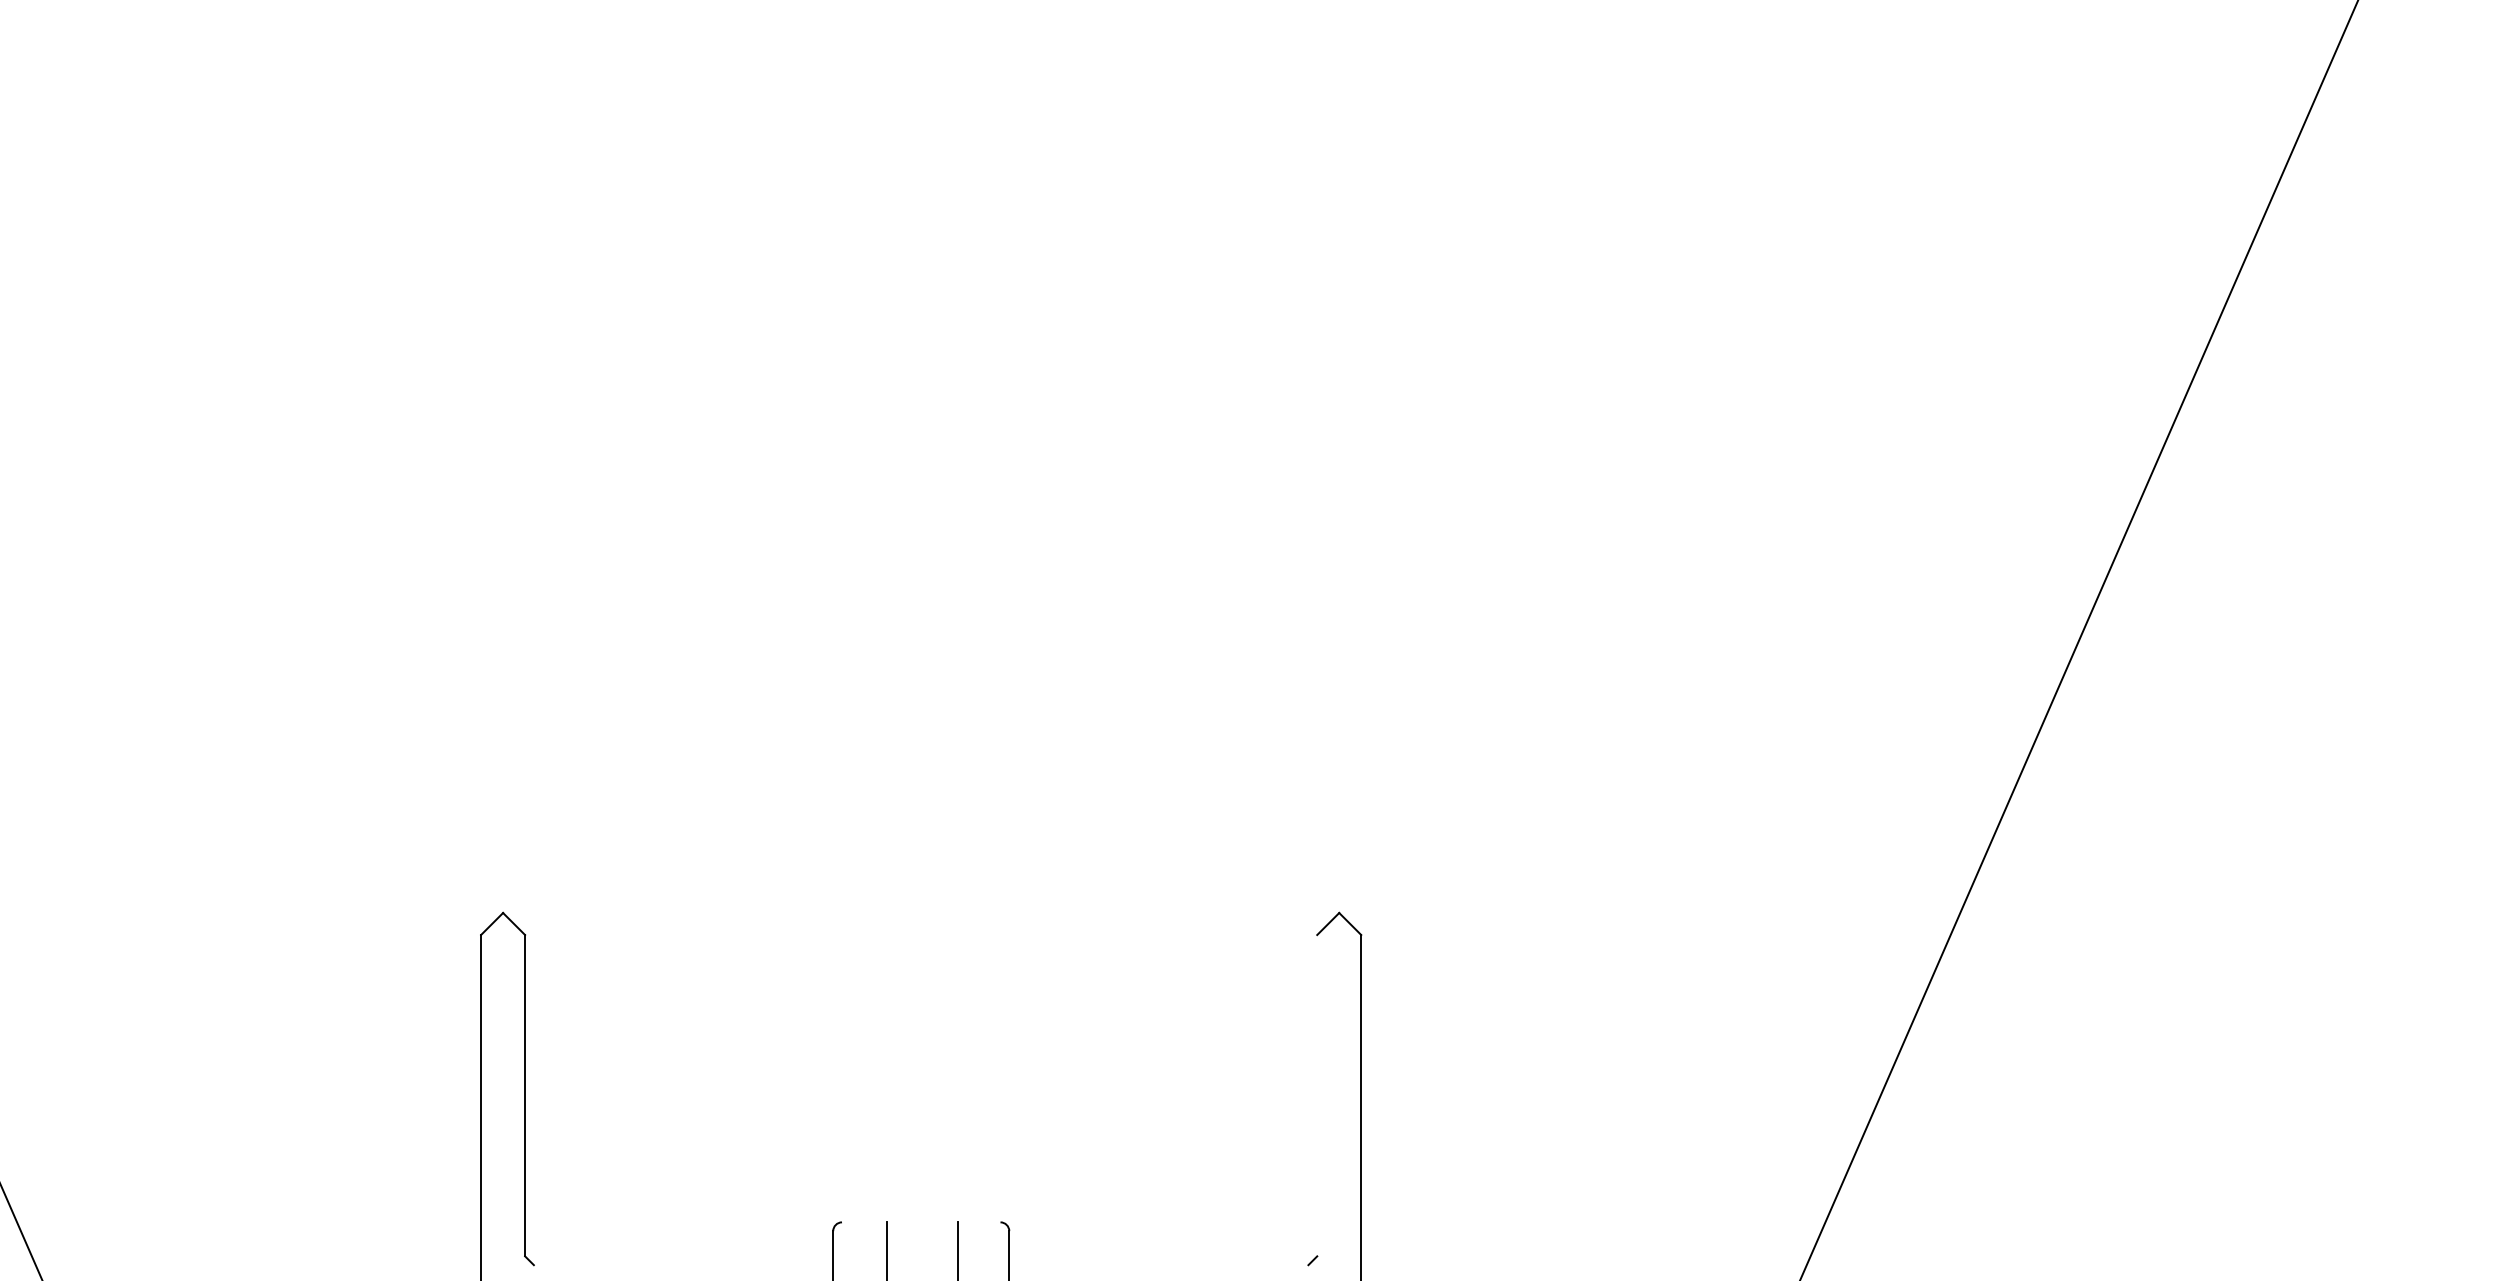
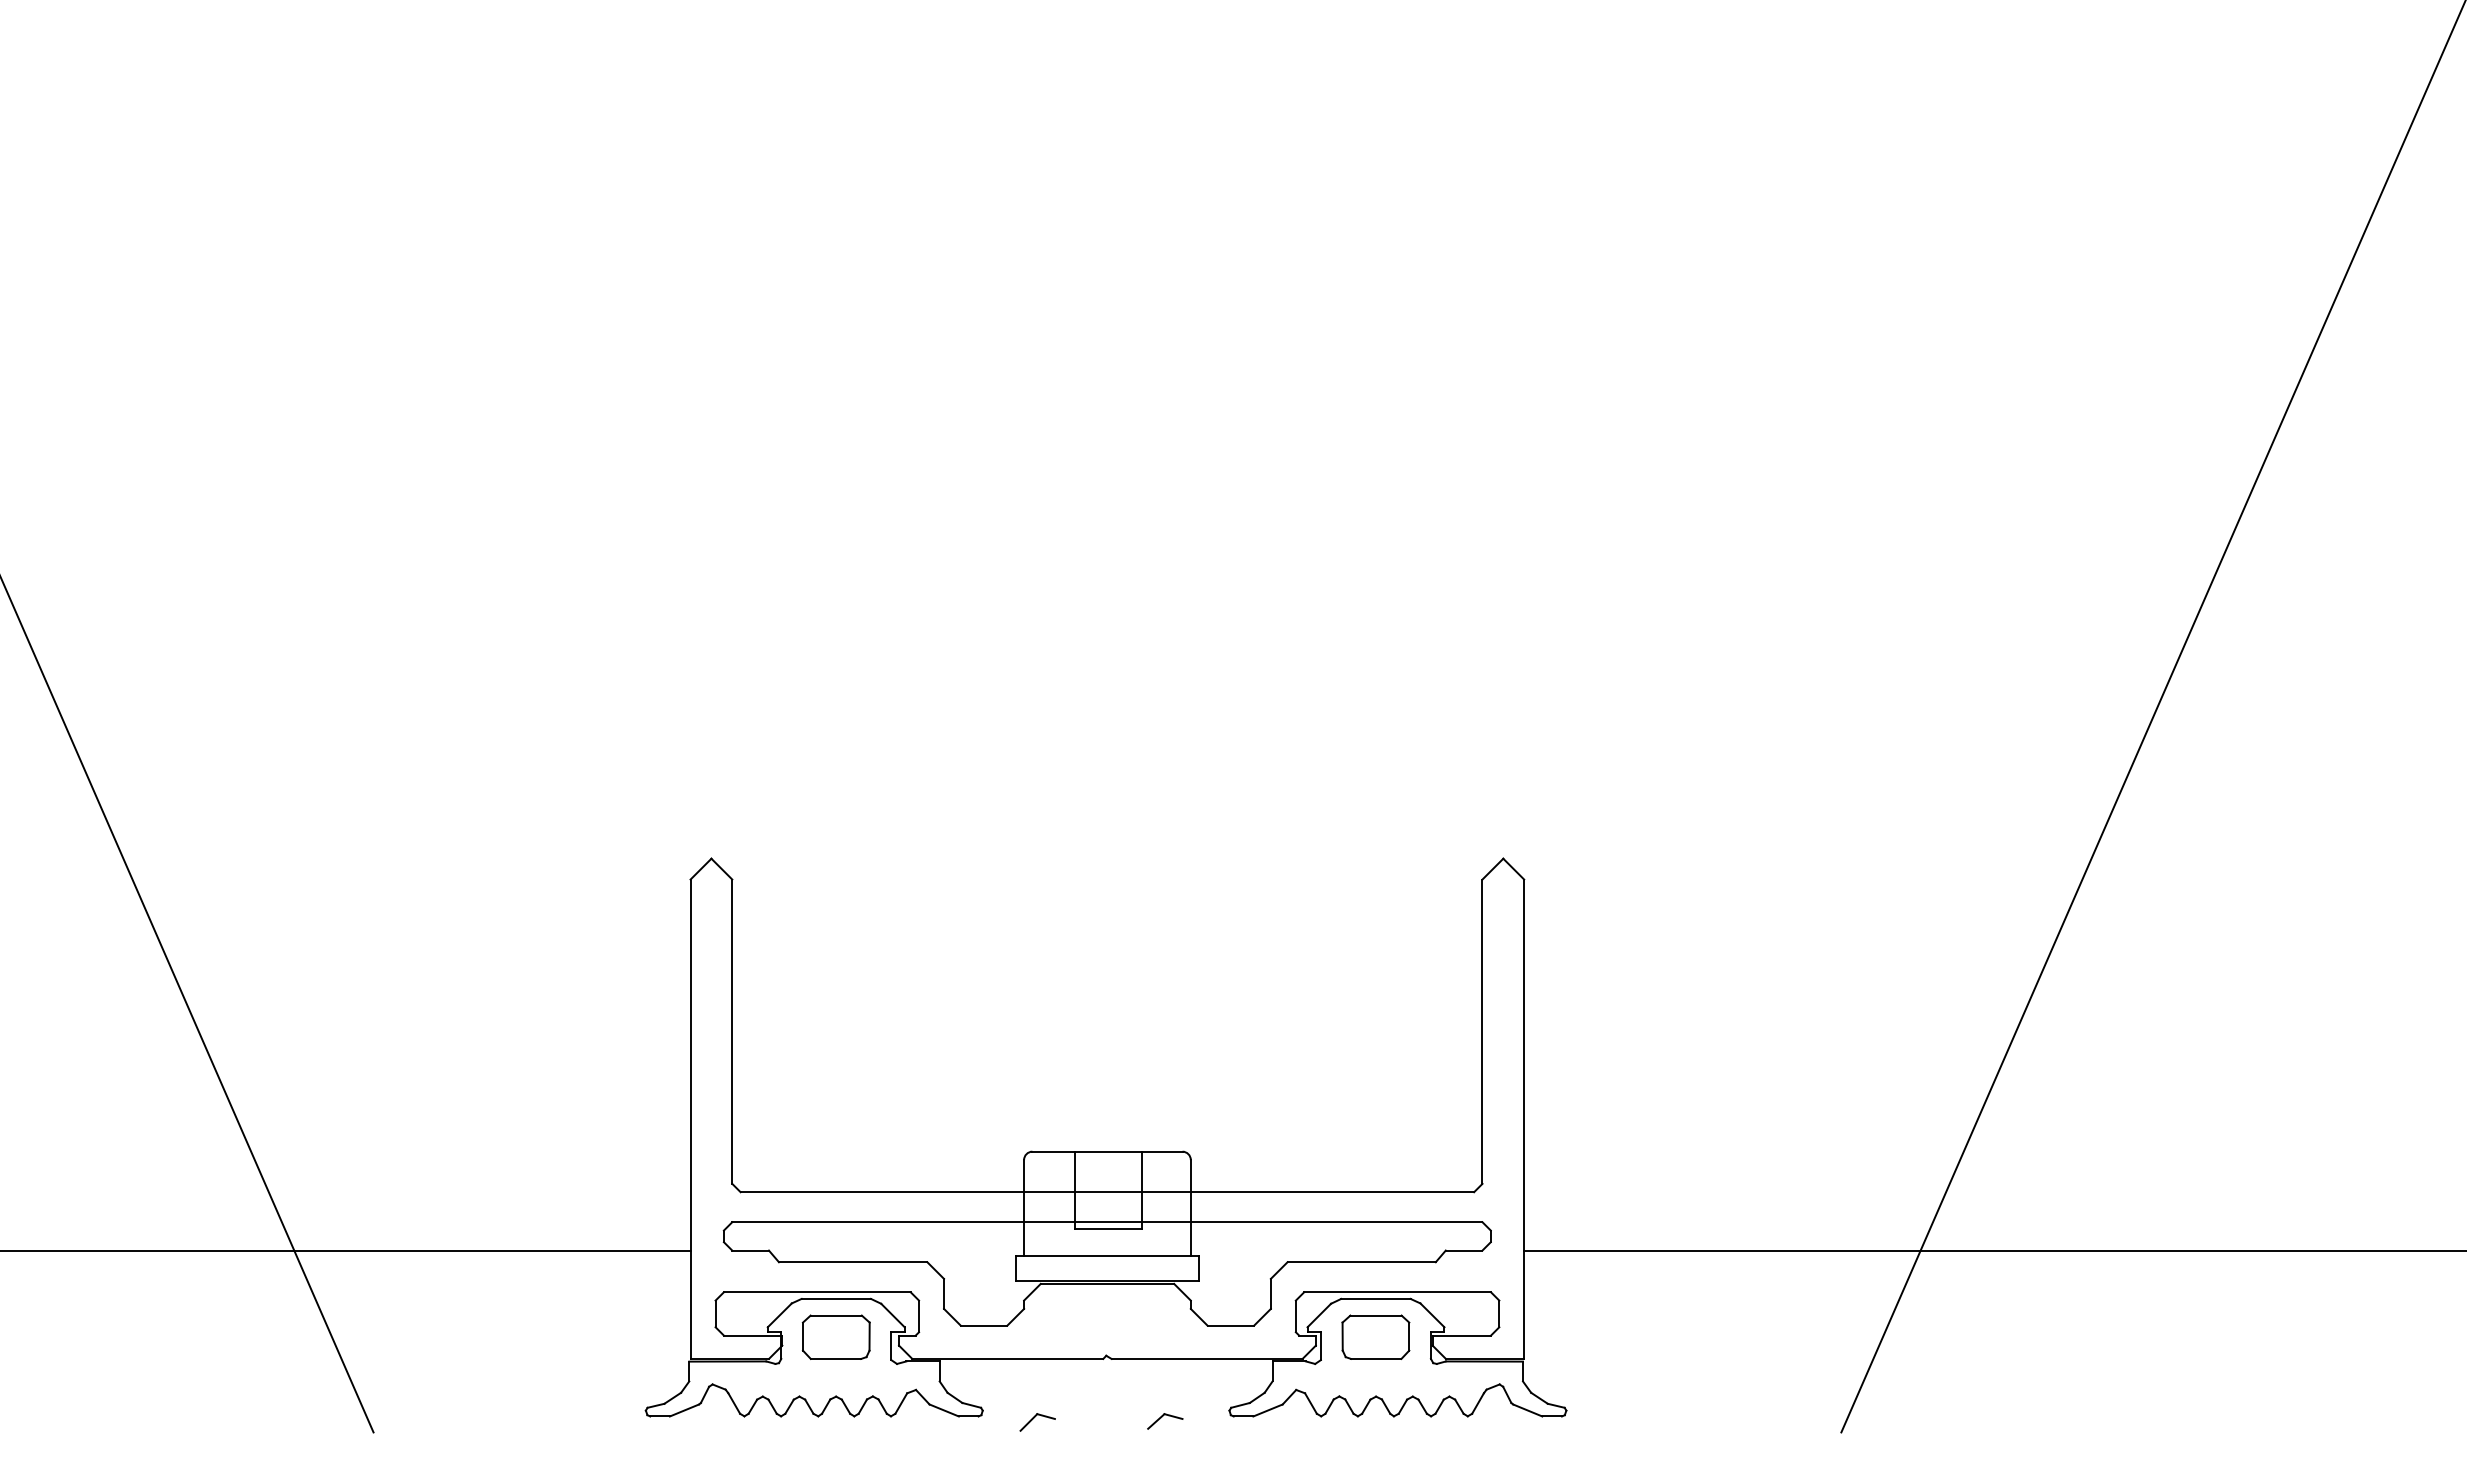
line: (1317, 1095) -> (1482, 1031), added
line: (921, 1222) -> (1107, 1151), added
line: (921, 1265) -> (1107, 1192), added

